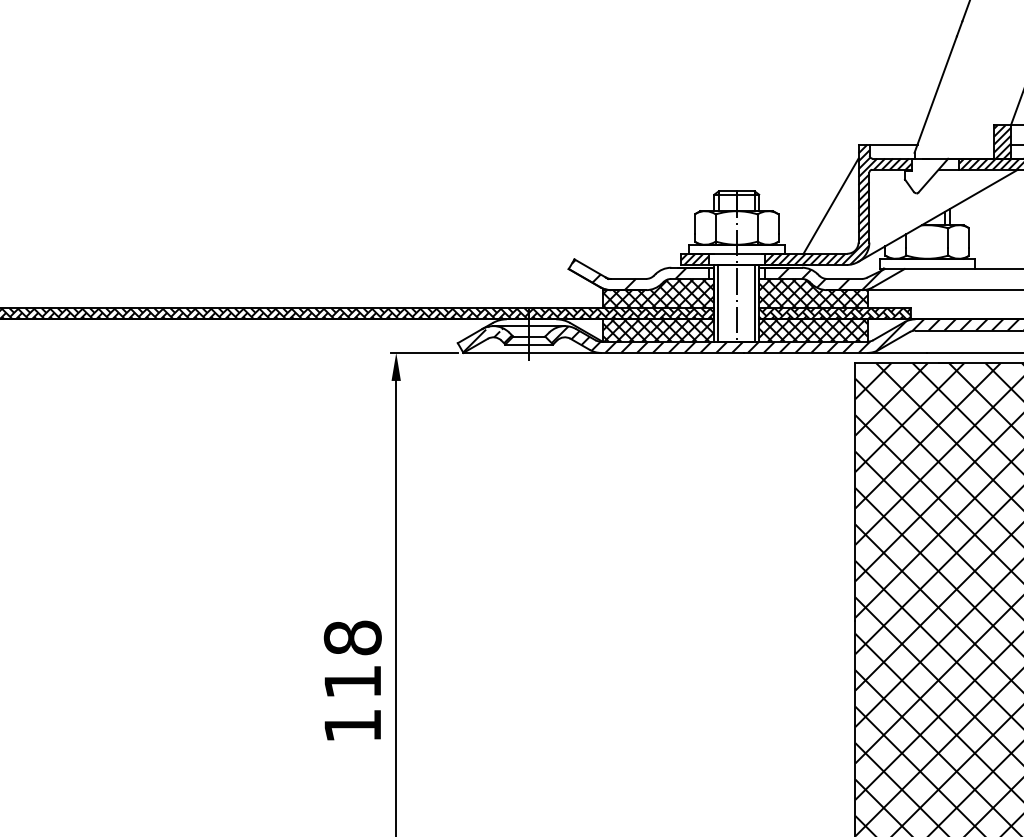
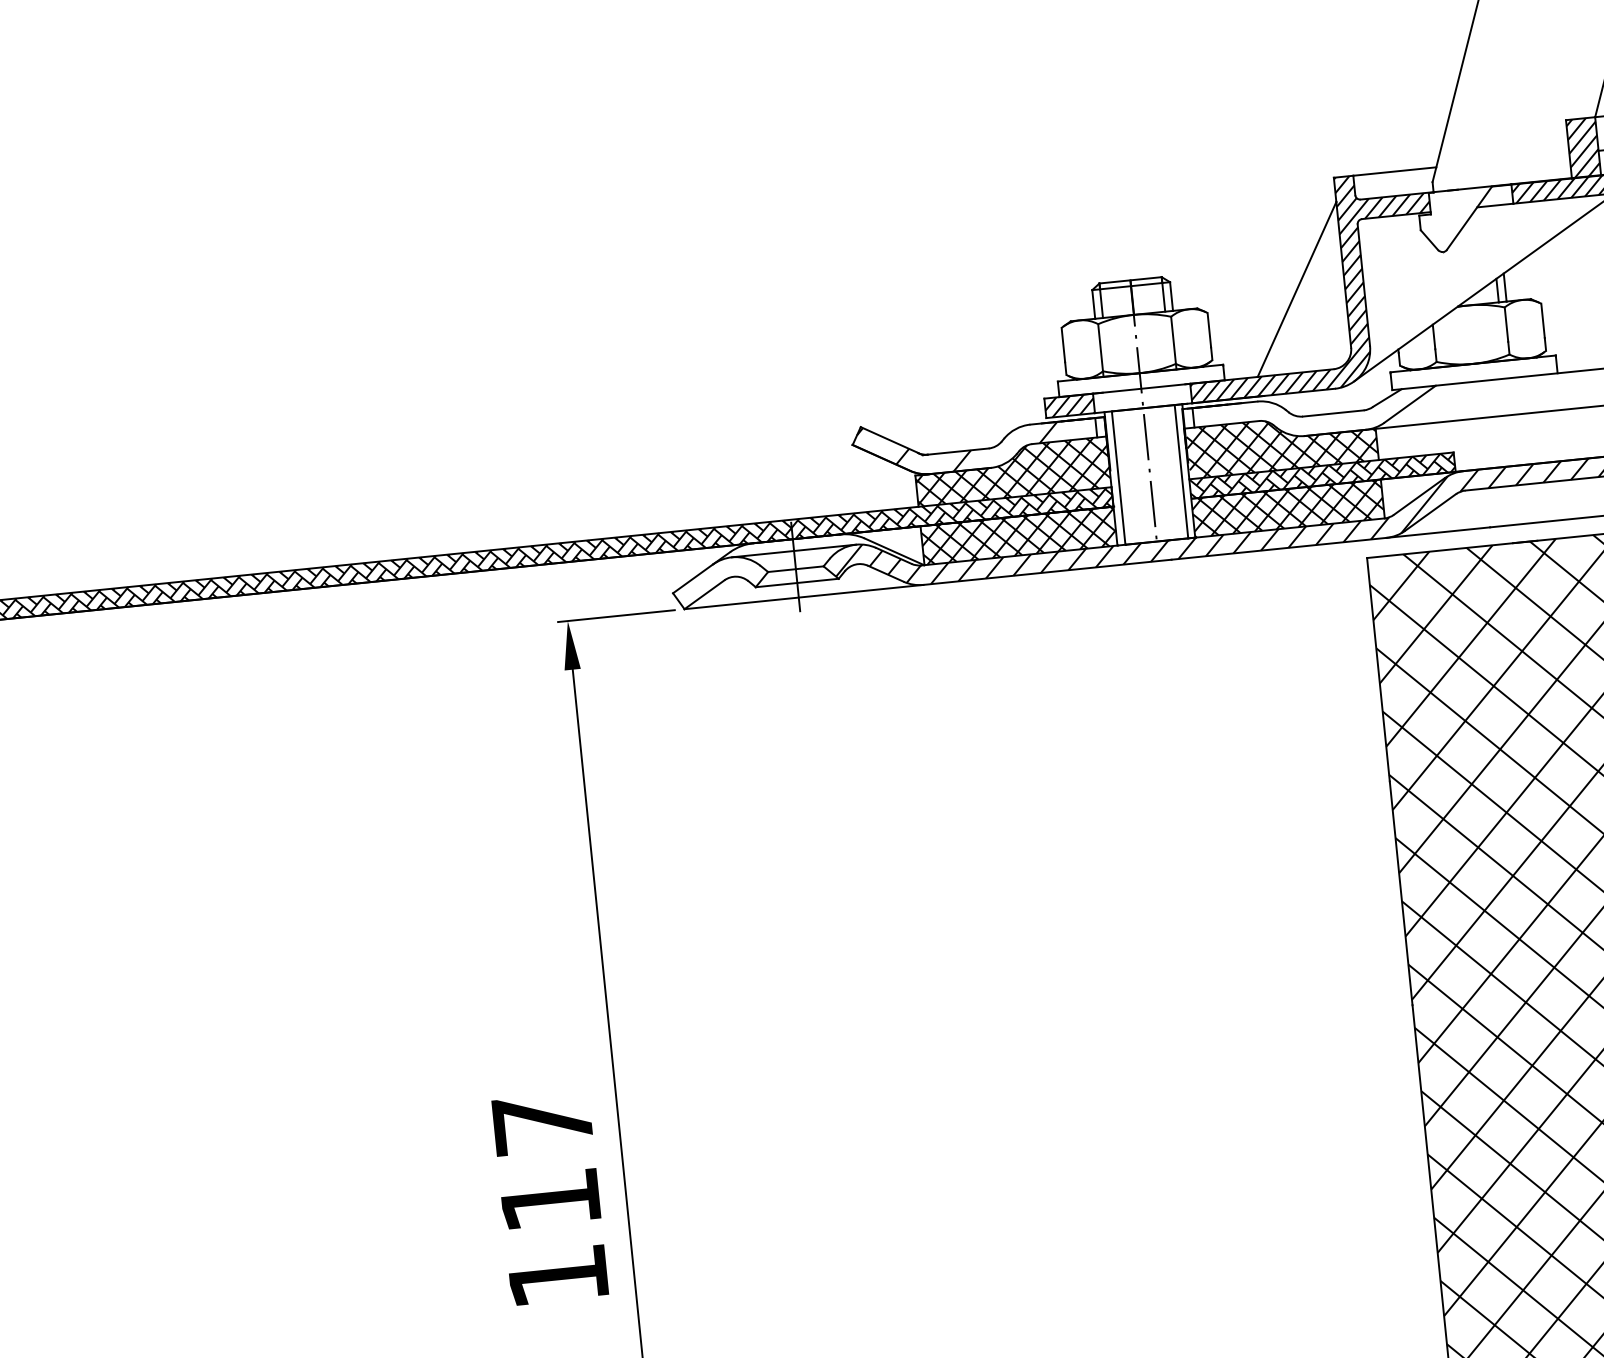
hatch: (824, 278) -> (1298, 416), removed
hatch: (487, 339) -> (723, 581), removed
text: (352, 637) -> (542, 1122), 118 -> 117

